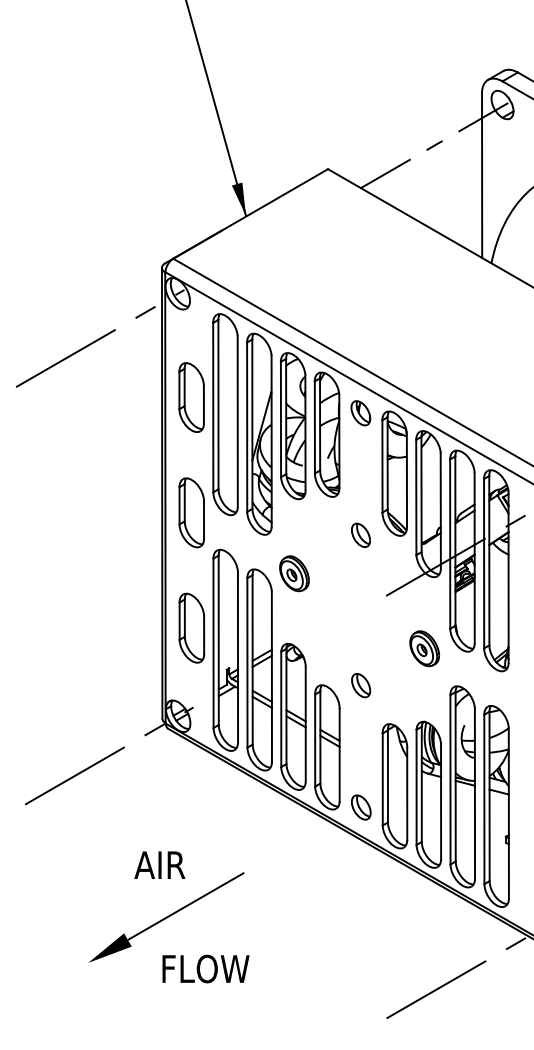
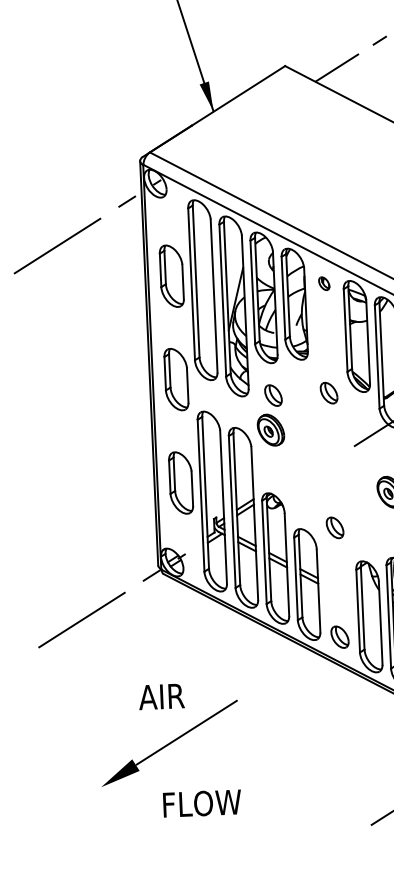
part: (360, 413) -> (323, 283), size x0.6
part: (298, 534) -> (273, 394), added
text: (205, 968) -> (201, 803), moved

